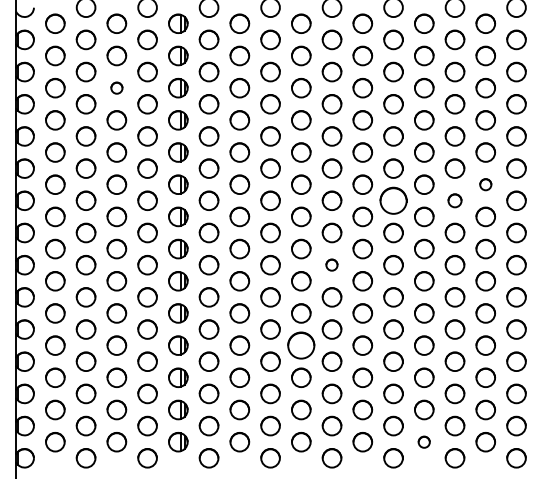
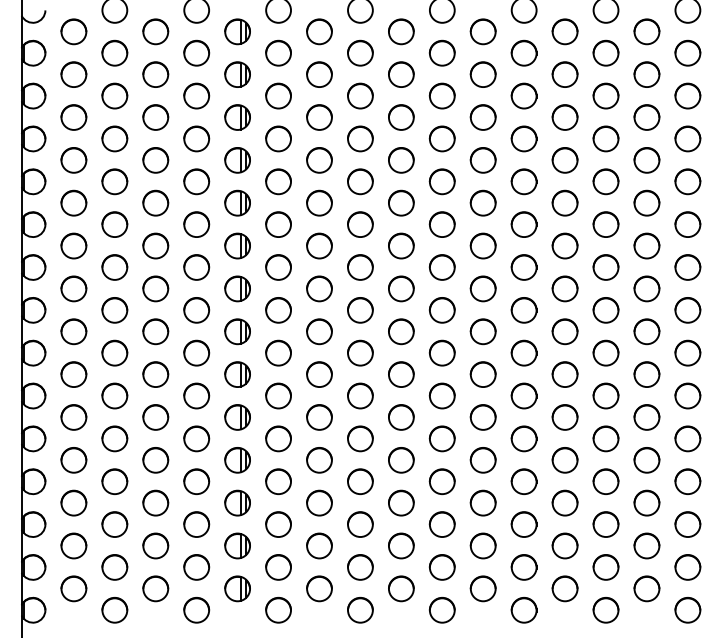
part: (116, 88) -> (155, 117), size x1.67
part: (485, 184) -> (646, 245), size x1.67
part: (393, 200) -> (523, 267), size x0.71
part: (454, 200) -> (605, 267), size x1.43
part: (331, 264) -> (441, 352), size x1.67
circle: (301, 345) -> (401, 460), size x0.71
part: (423, 441) -> (564, 588), size x1.67

